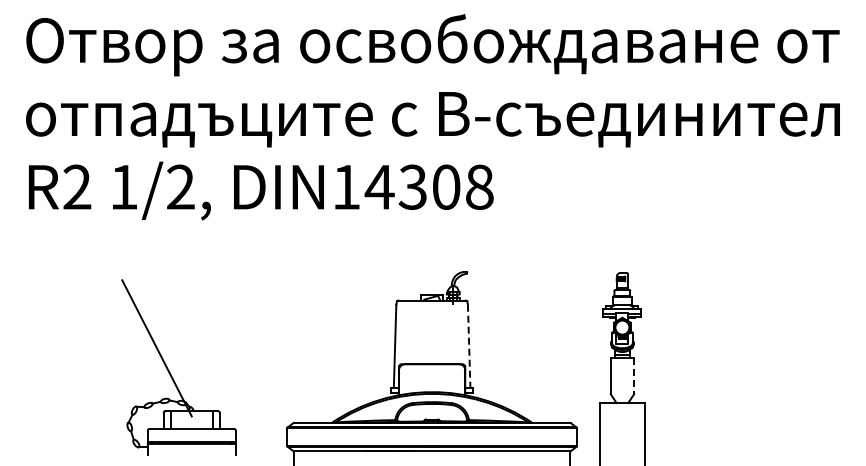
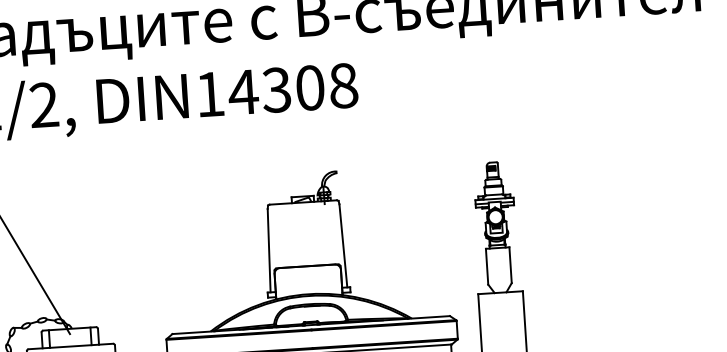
line: (469, 346) -> (343, 246), dashed -> solid
line: (634, 376) -> (510, 265), dashed -> solid

